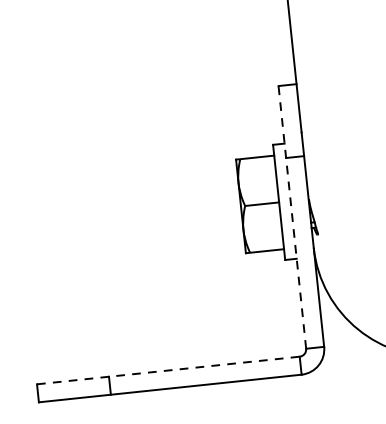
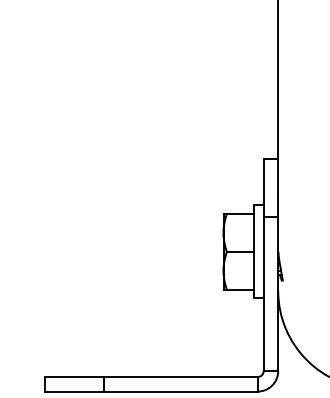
line: (292, 216) -> (263, 264), dashed -> solid
line: (169, 370) -> (152, 377), dashed -> solid

